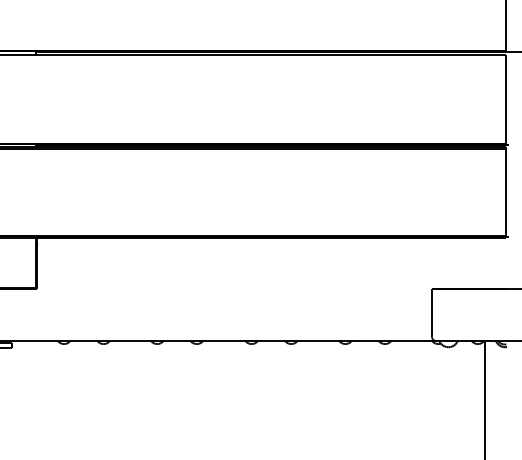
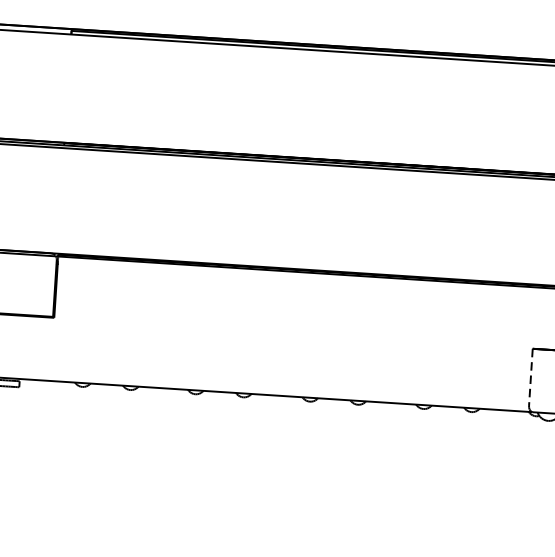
line: (431, 312) -> (530, 377), solid -> dashed

